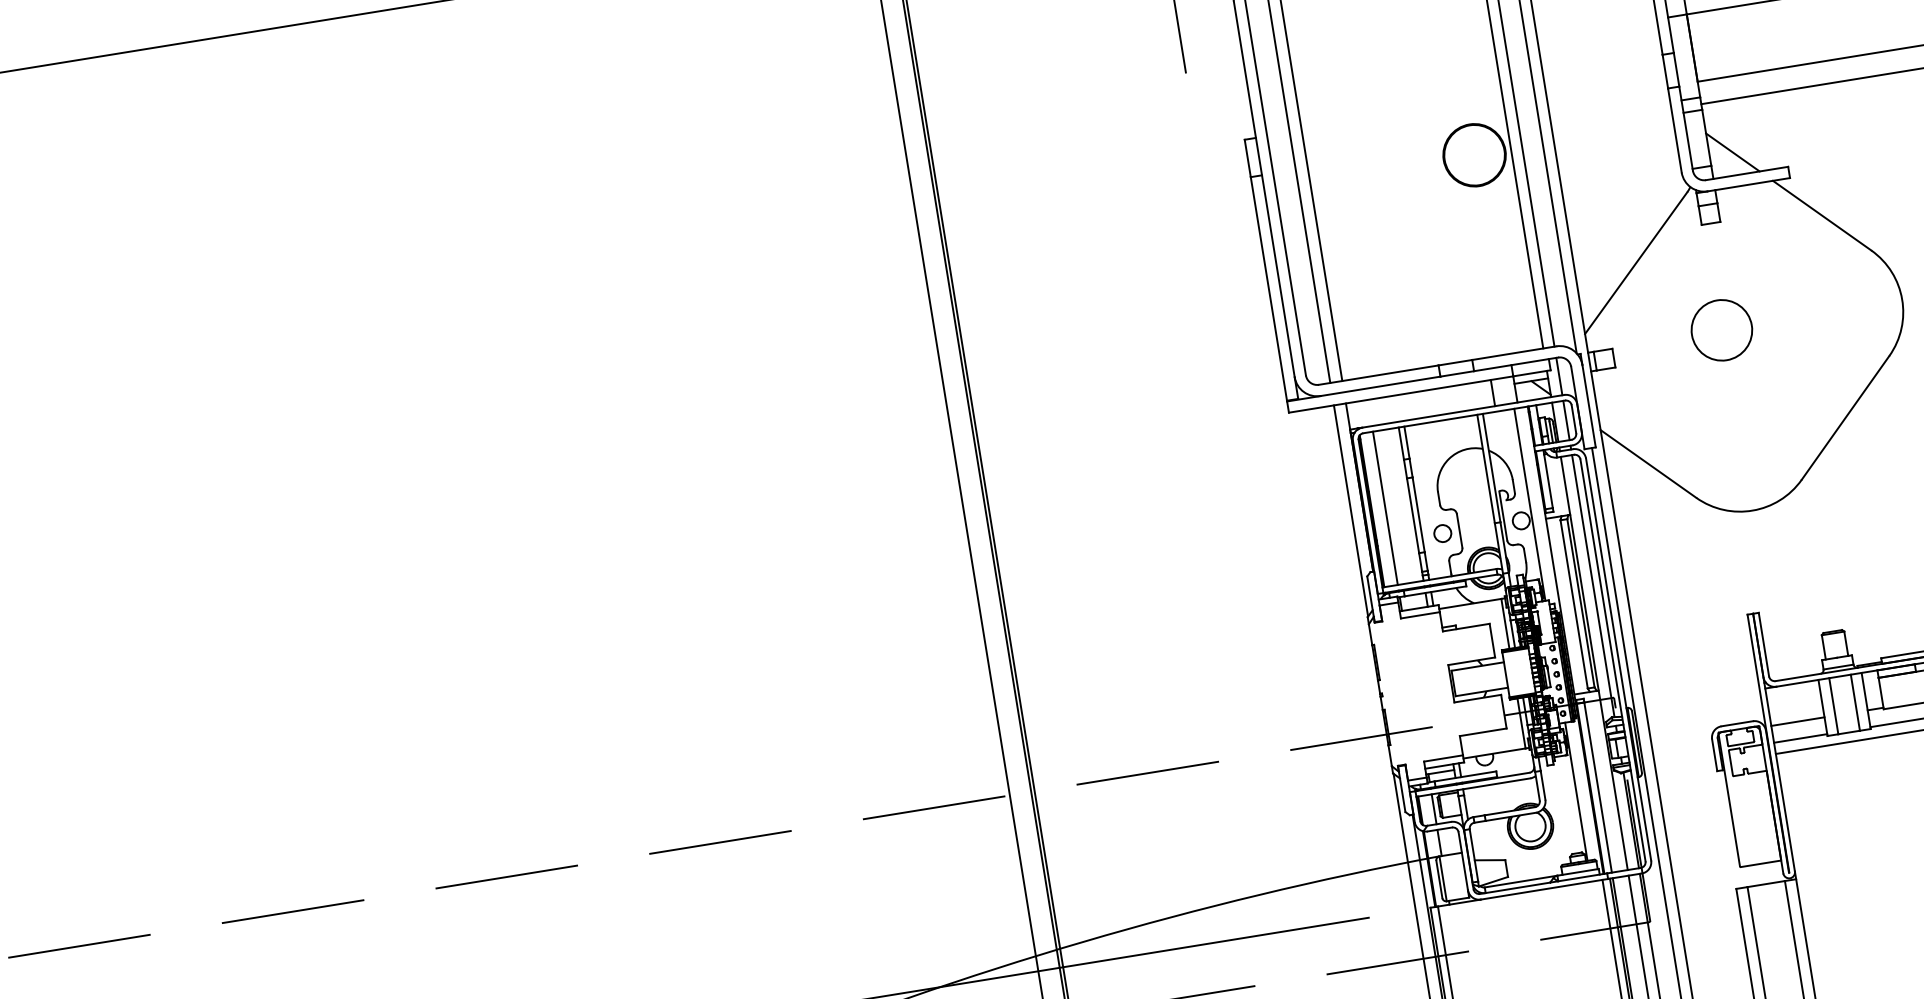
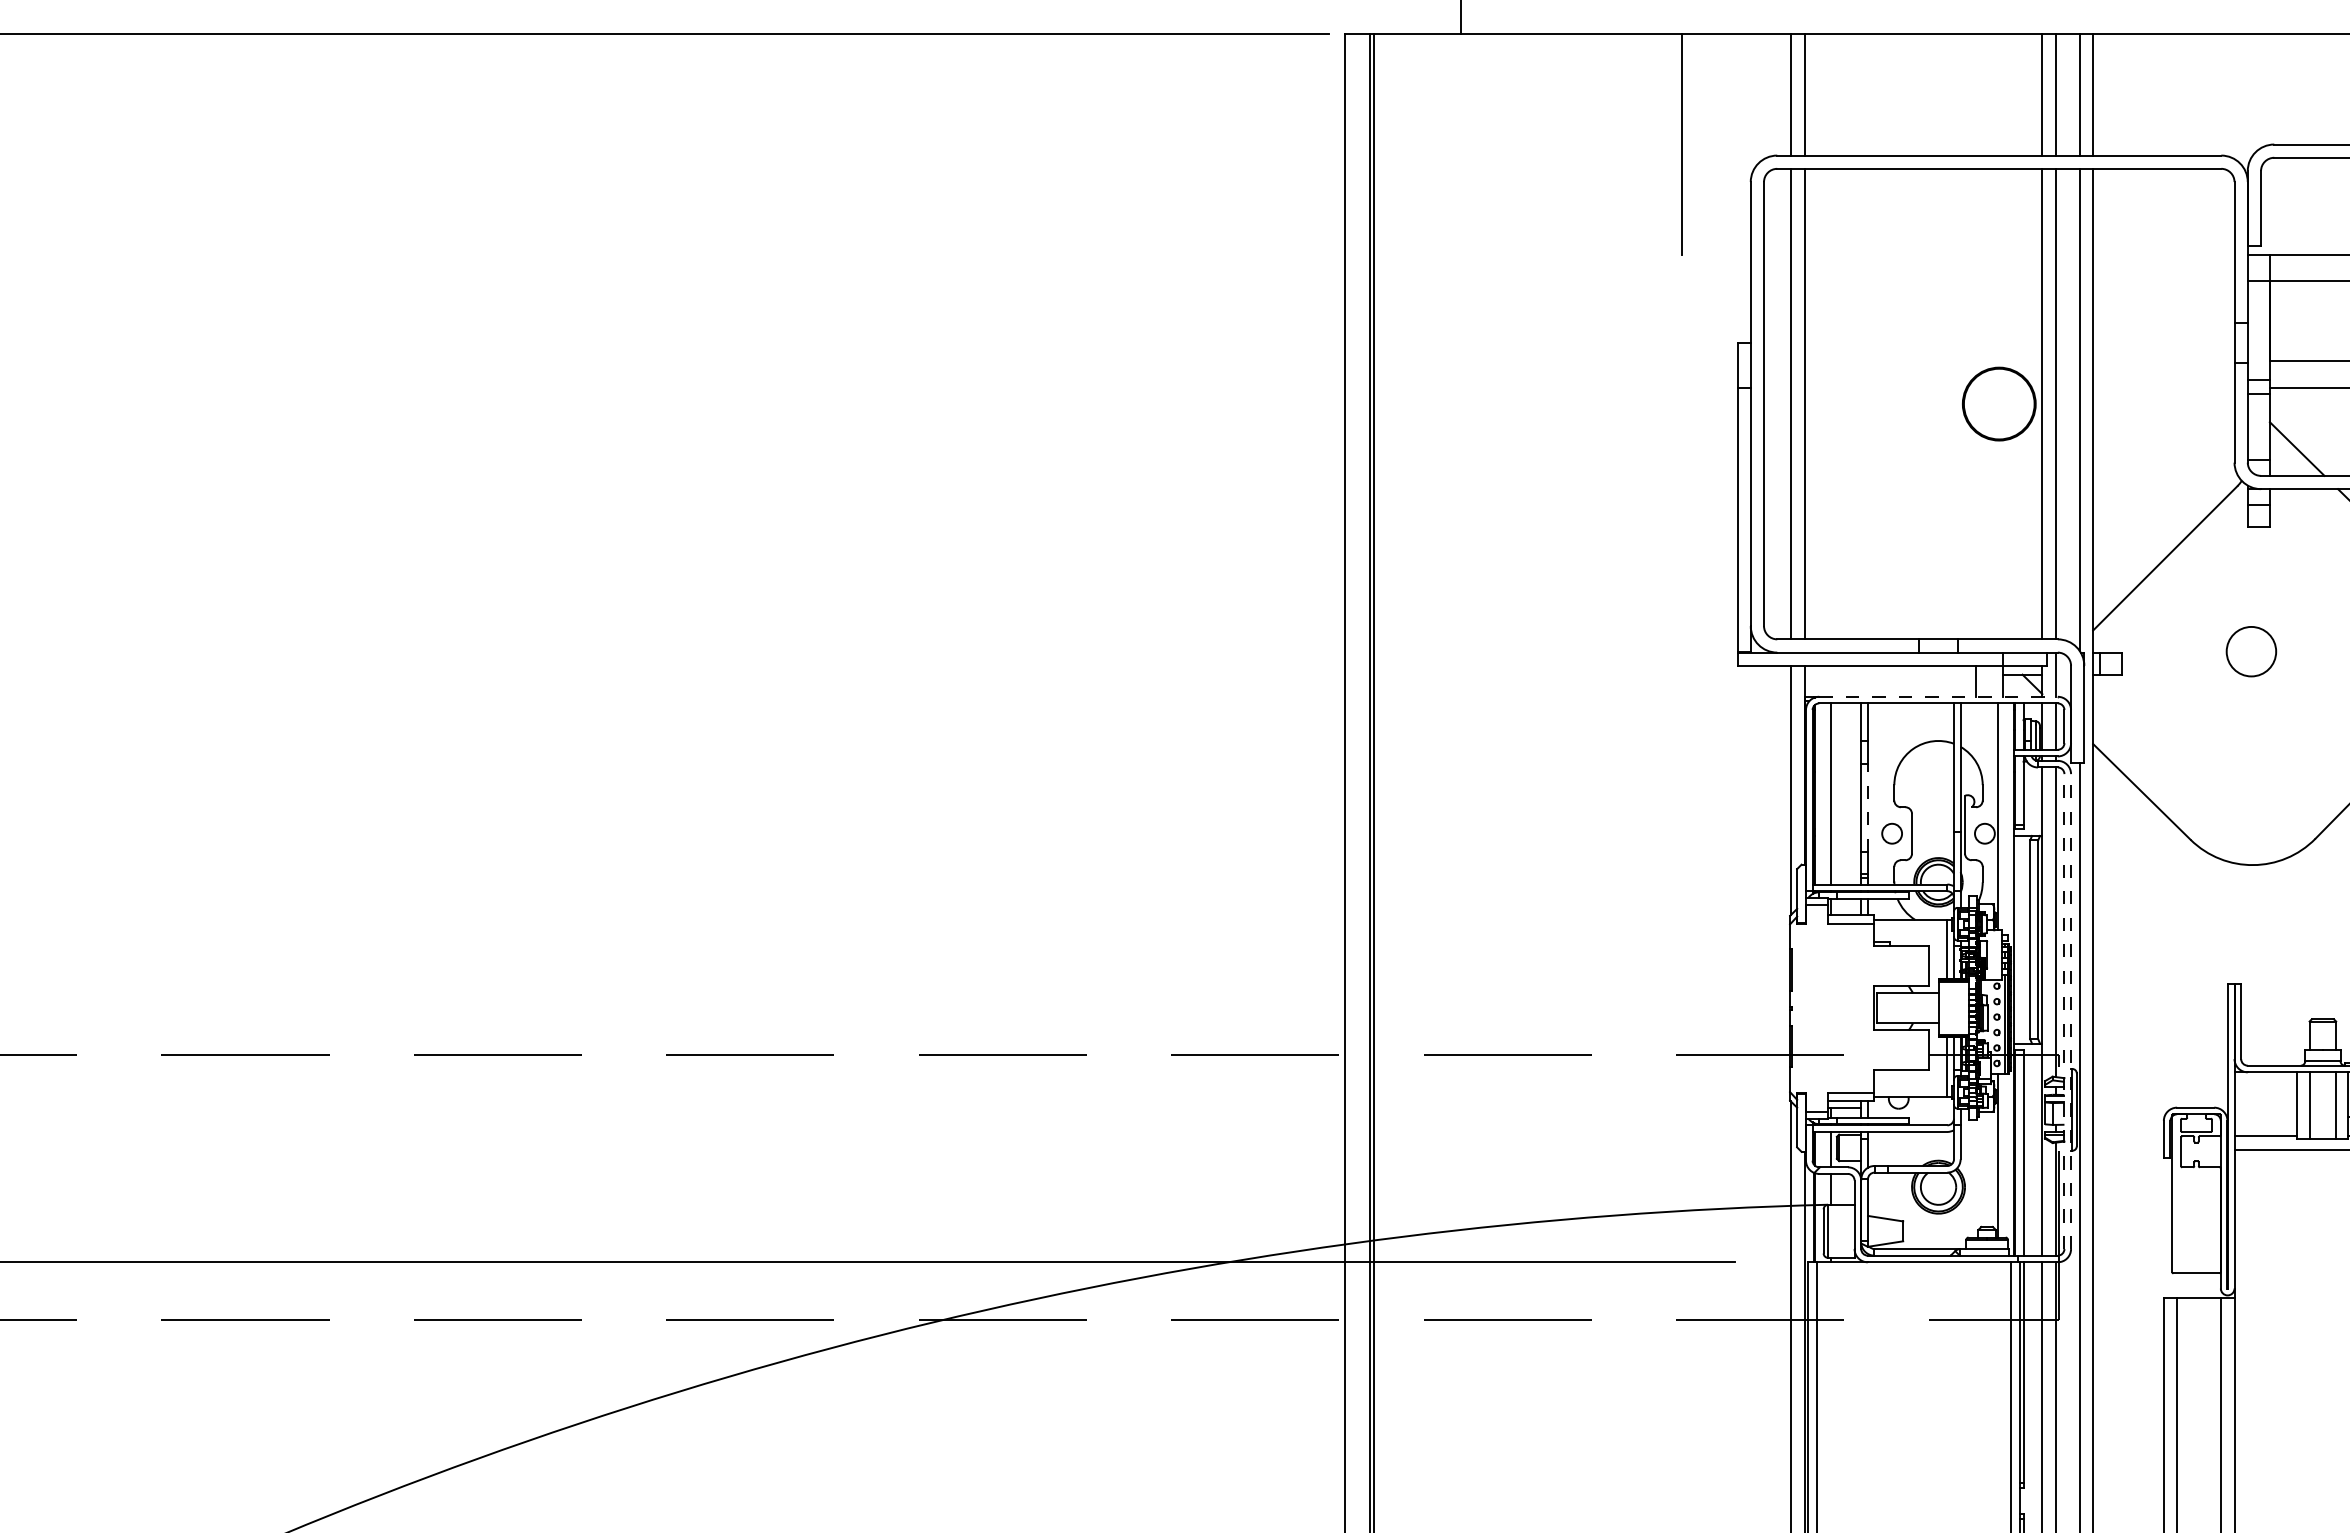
circle: (1721, 330) -> (2251, 651), size x0.7
line: (1464, 410) -> (1939, 696), solid -> dashed
line: (1418, 514) -> (1867, 807), solid -> dashed
line: (1618, 659) -> (2071, 1011), solid -> dashed
line: (1613, 660) -> (2064, 1011), solid -> dashed
line: (1797, 721) -> (2265, 1116), removed

